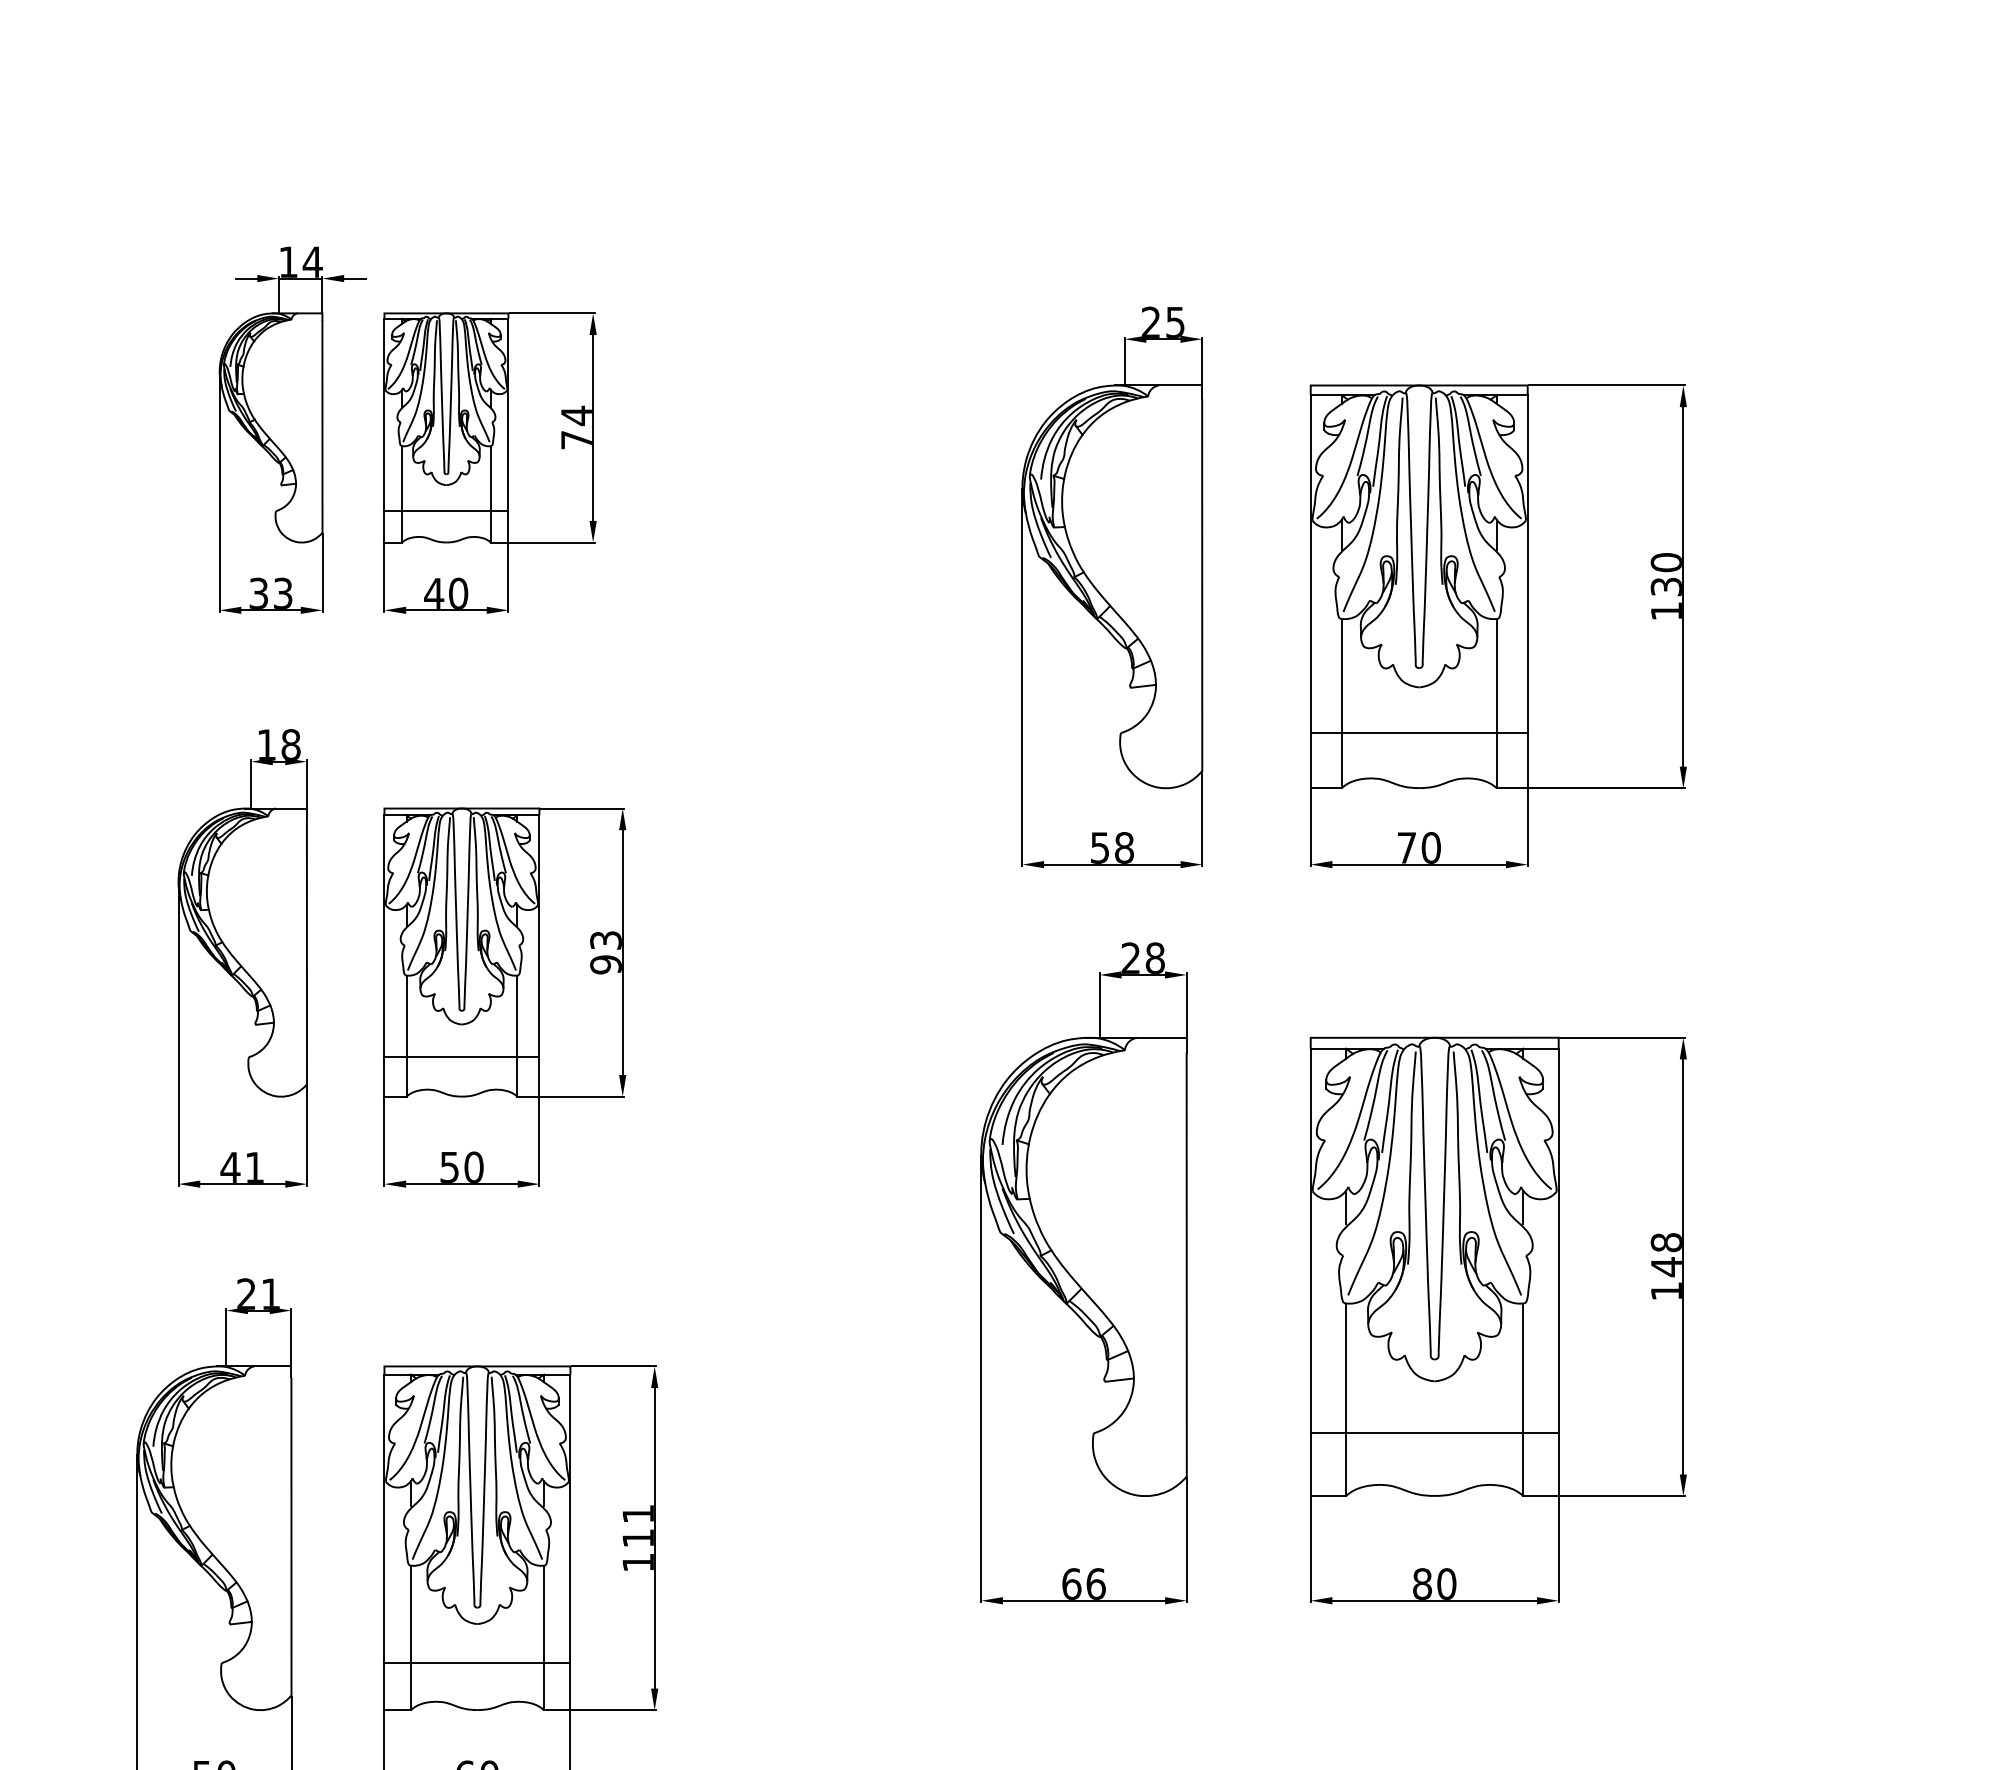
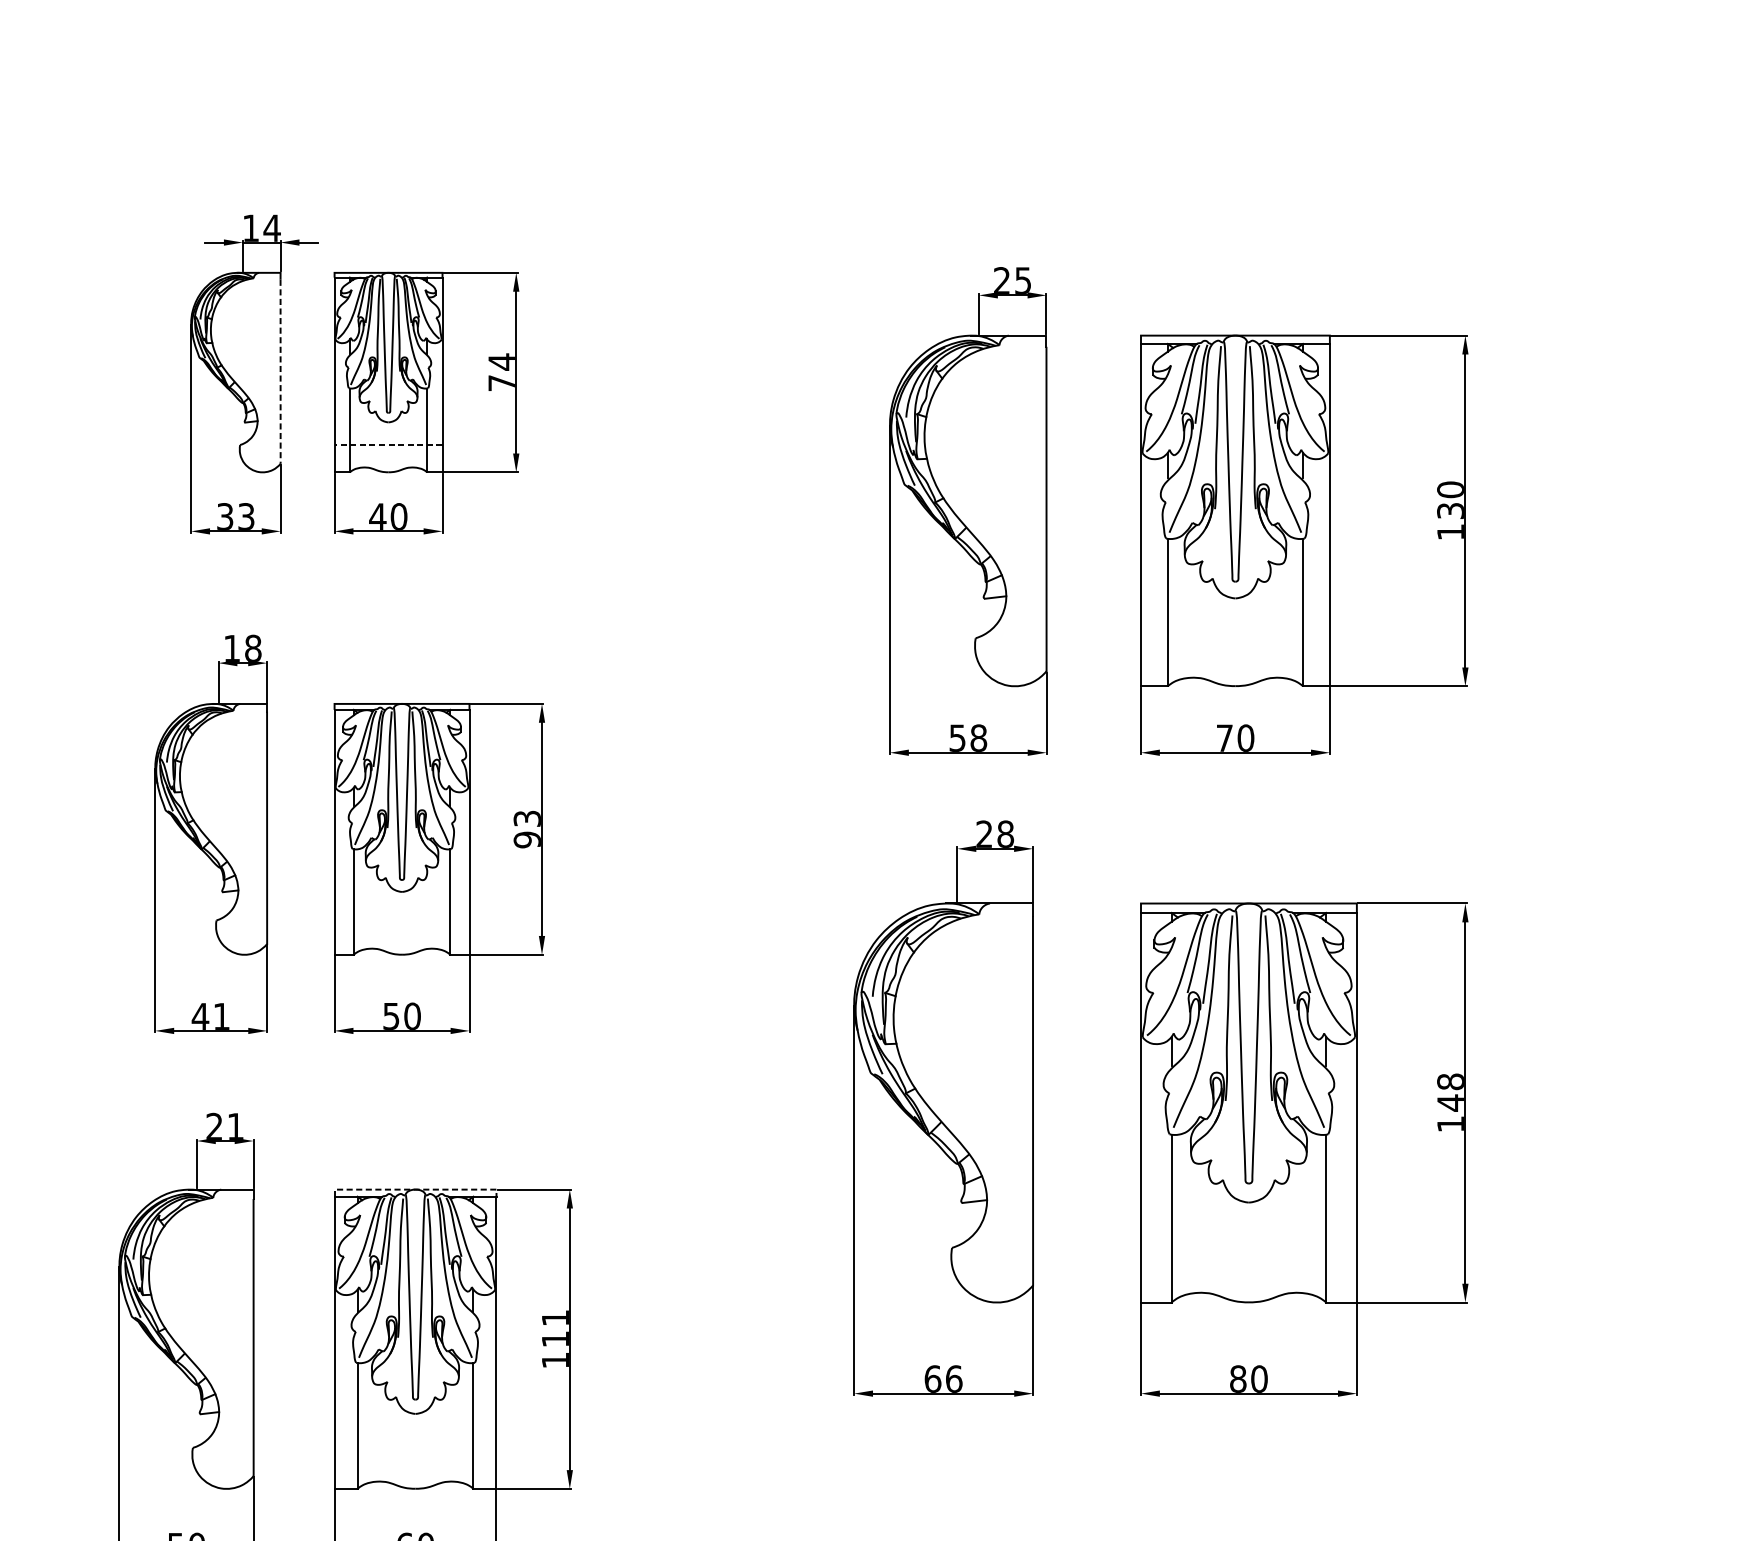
line: (322, 427) -> (280, 372), solid -> dashed
line: (446, 511) -> (388, 445), solid -> dashed
line: (1418, 733) -> (1234, 638), removed
line: (461, 1057) -> (401, 920), removed
line: (477, 1366) -> (415, 1189), solid -> dashed
line: (1434, 1433) -> (1248, 1248), removed
line: (477, 1663) -> (415, 1448), removed

